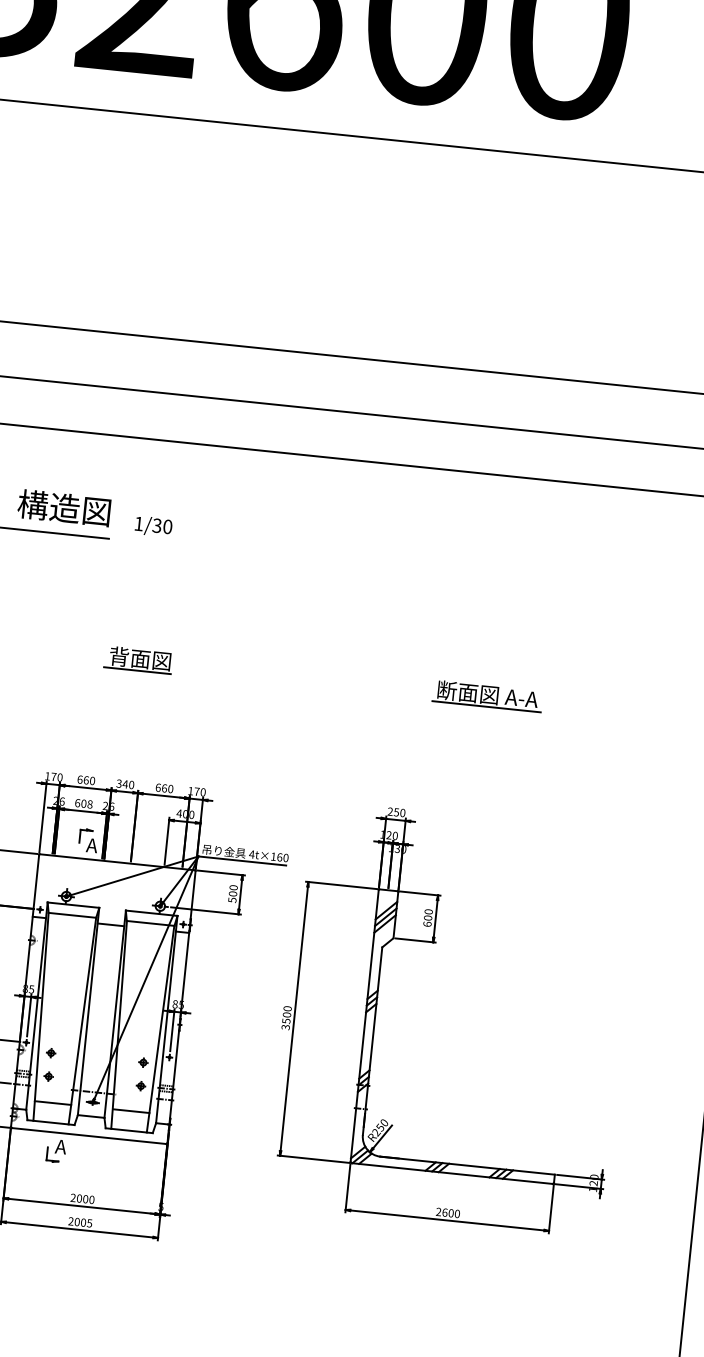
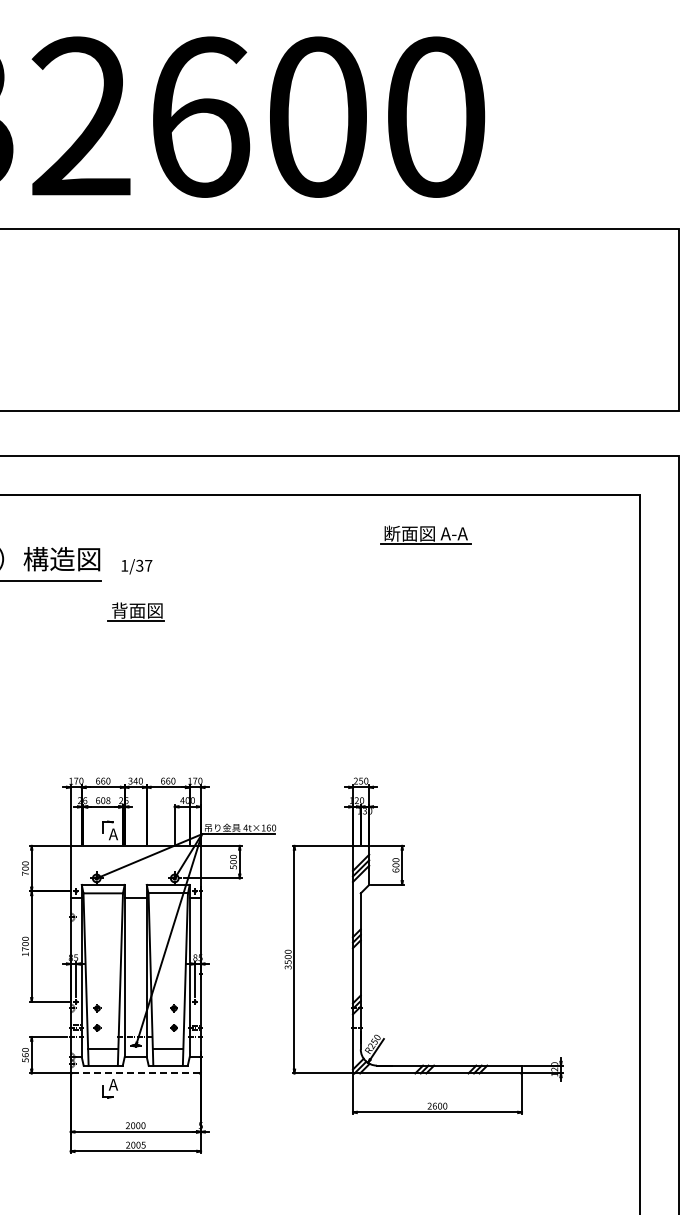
text: (167, 526) -> (148, 565), 1/30 -> 1/37
part: (138, 659) -> (135, 611), moved
part: (487, 695) -> (425, 534), moved
line: (90, 1136) -> (136, 1073), solid -> dashed

